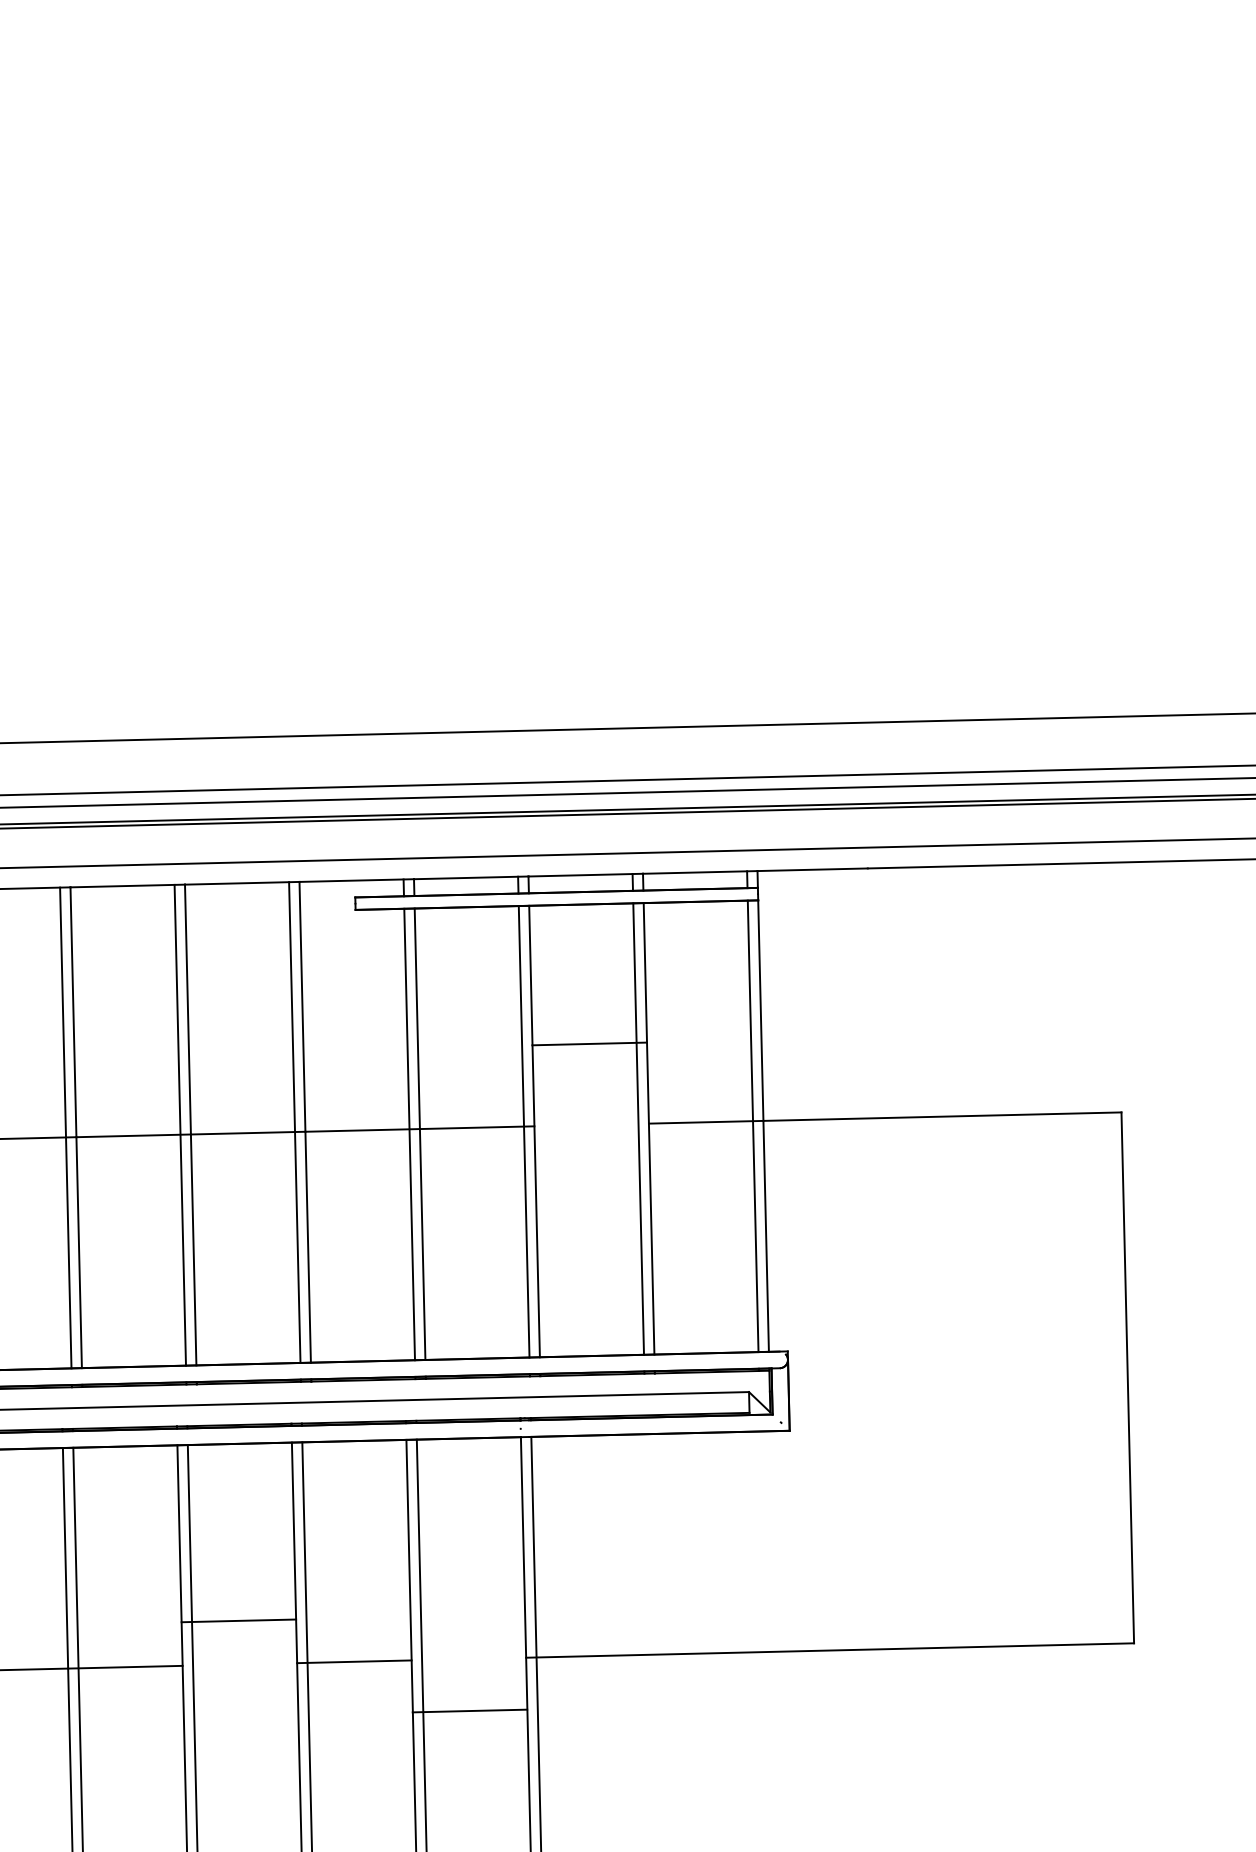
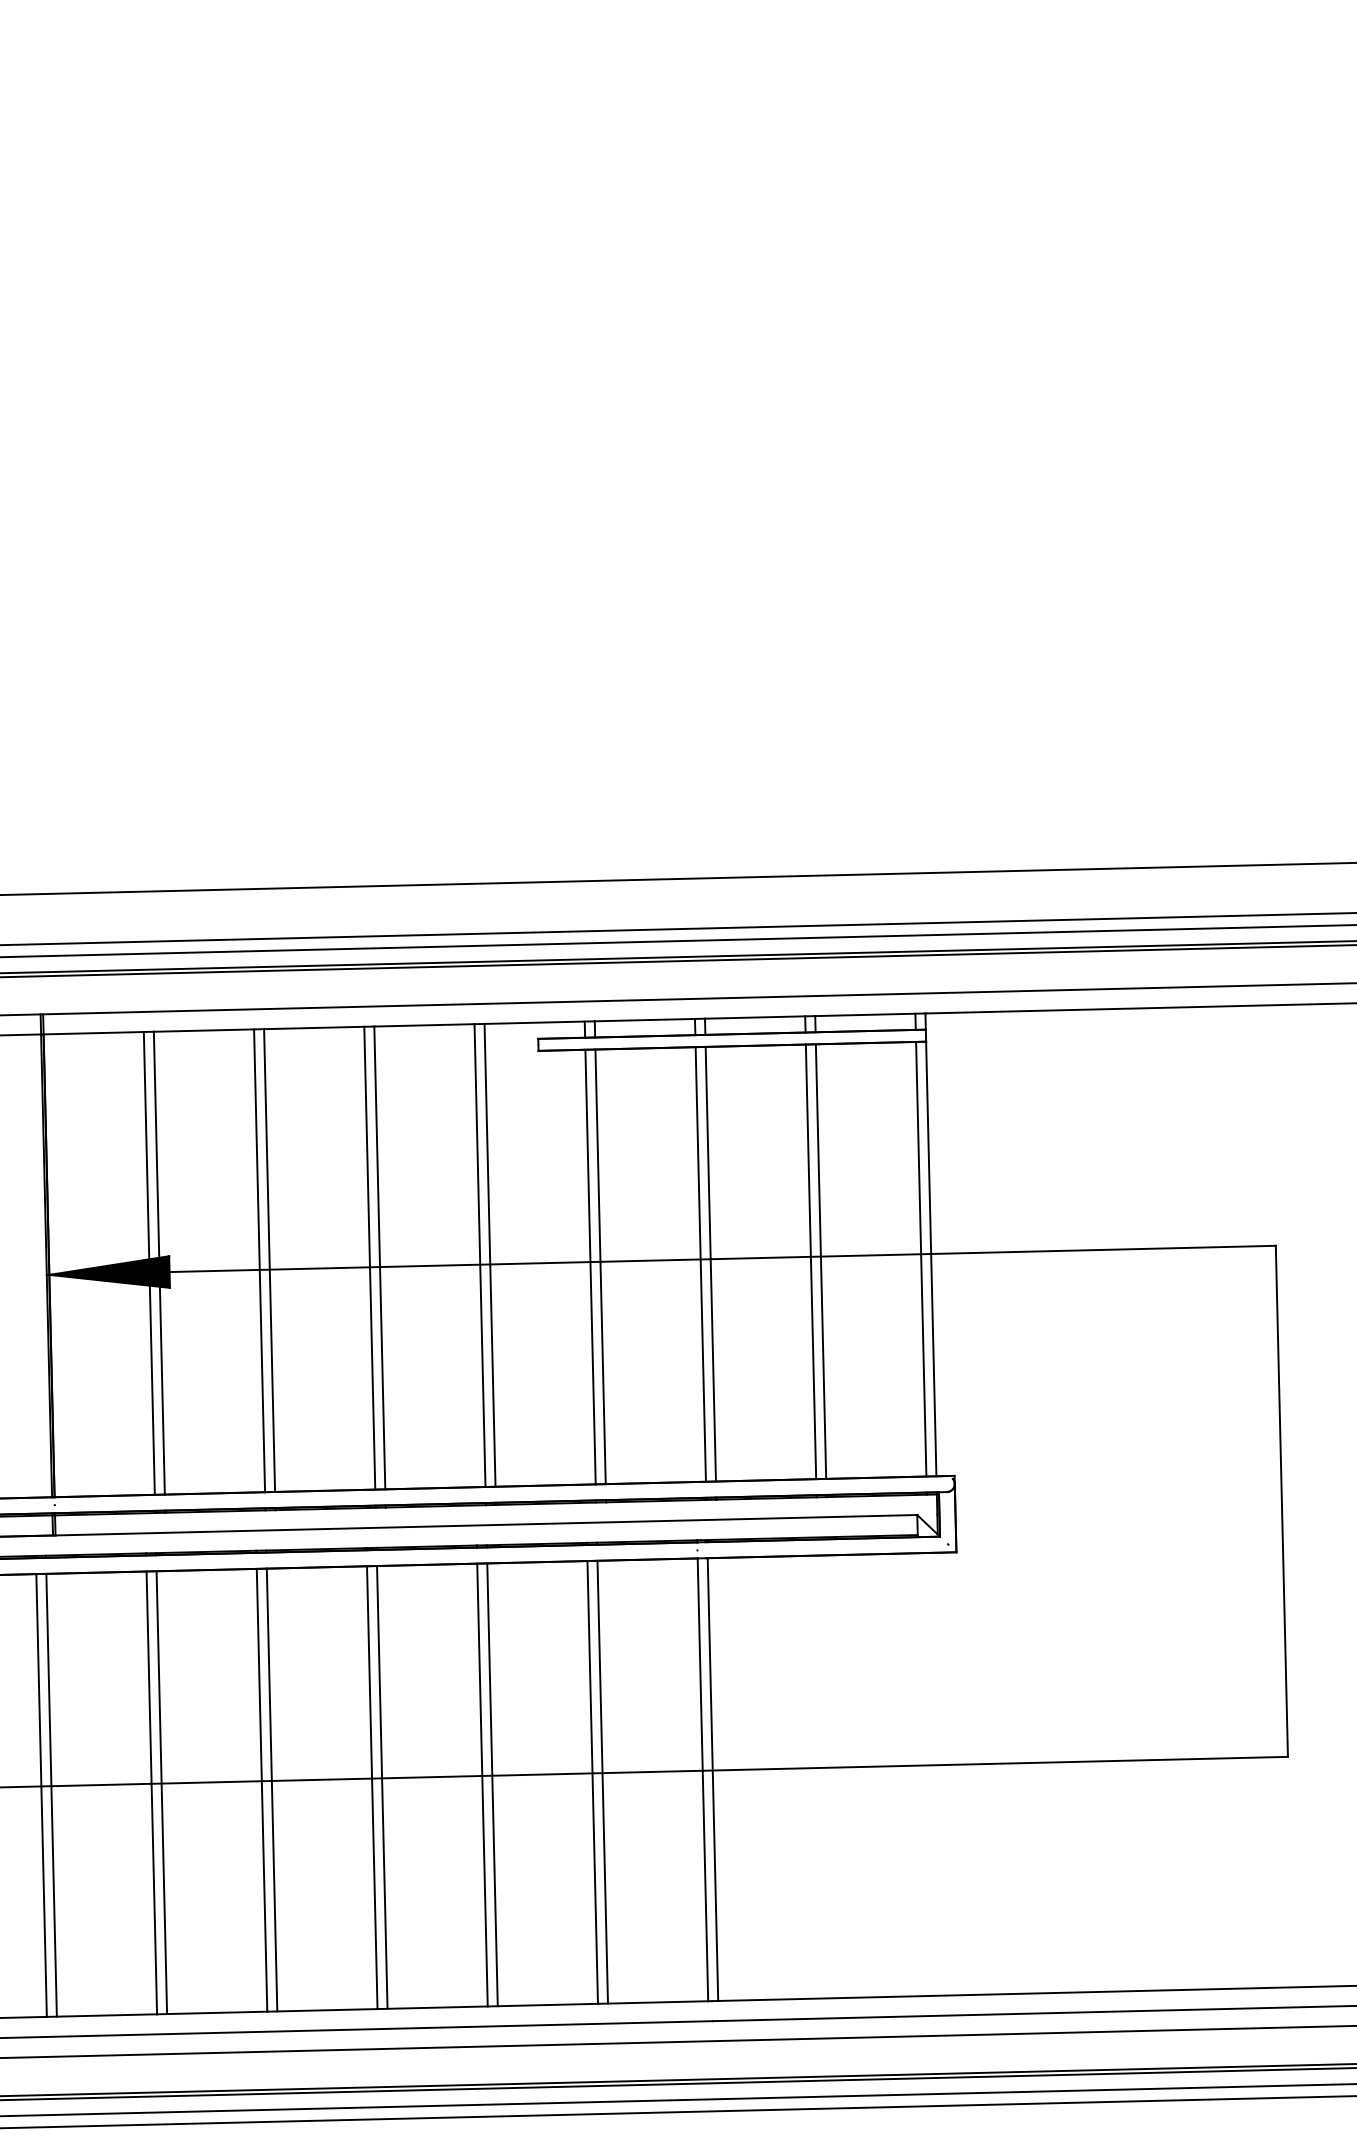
line: (589, 1043) -> (765, 1257), moved
line: (239, 1620) -> (427, 1776), moved
line: (469, 1710) -> (647, 1771), moved

